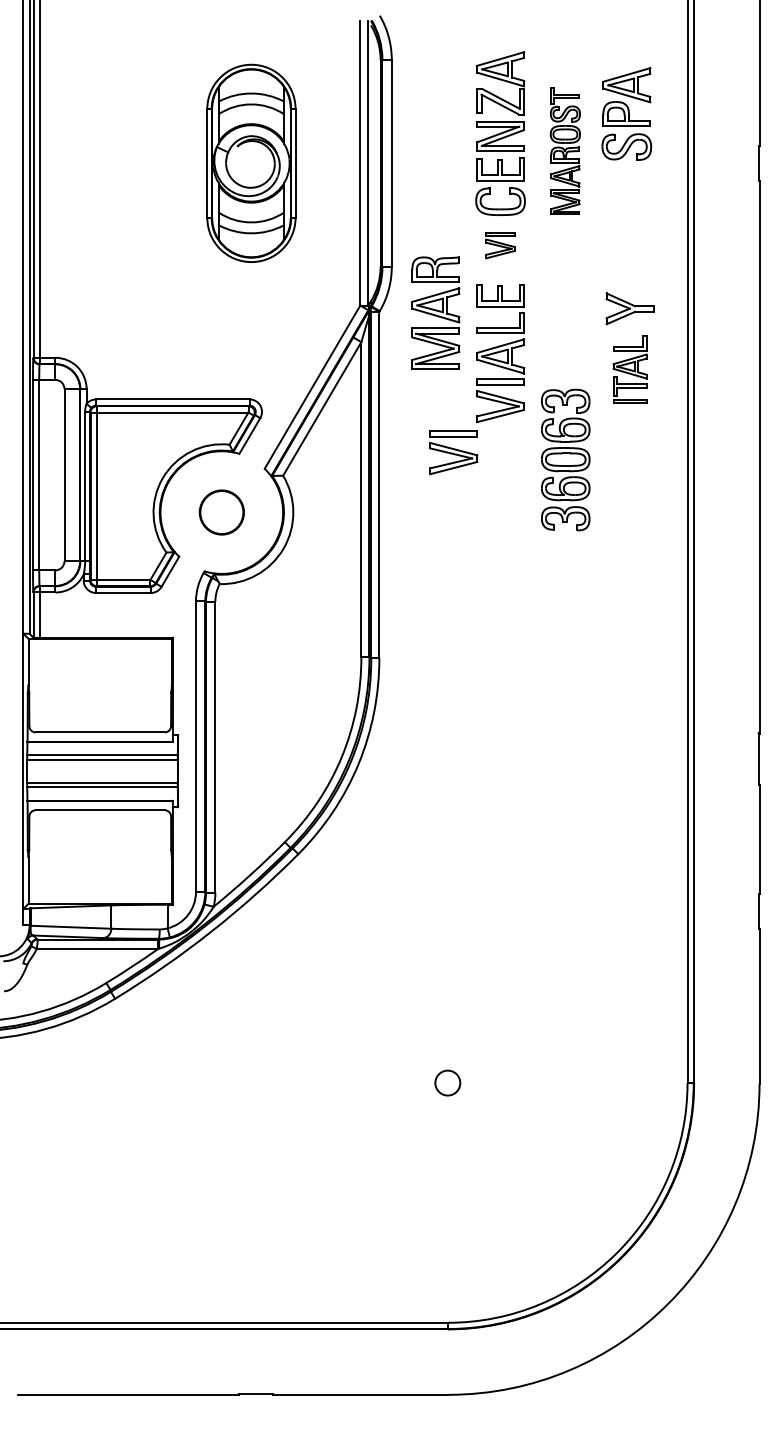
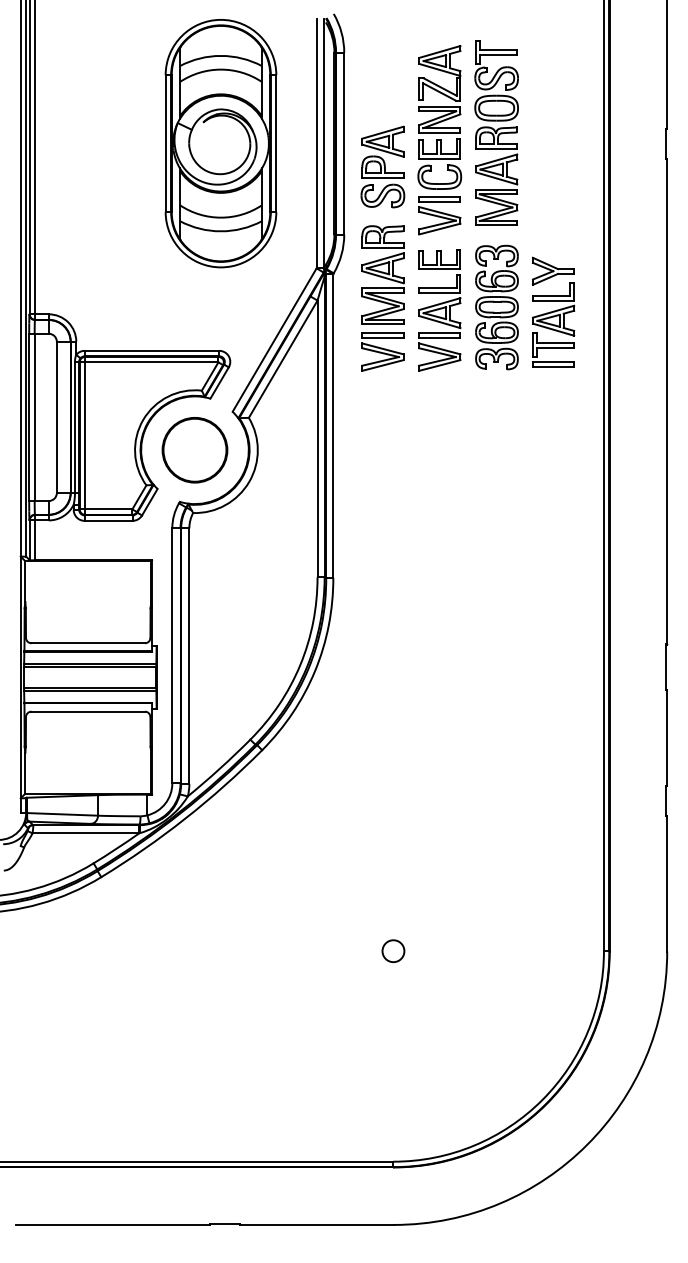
part: (626, 113) -> (382, 166), moved
part: (565, 151) -> (496, 133), size x1.67
part: (251, 163) -> (221, 143), size x1.43
part: (500, 245) -> (439, 215), size x1.67
part: (629, 369) -> (552, 324), size x1.43
part: (453, 452) -> (382, 351), moved
part: (565, 459) -> (496, 307), moved
part: (221, 512) -> (194, 450), size x1.67

